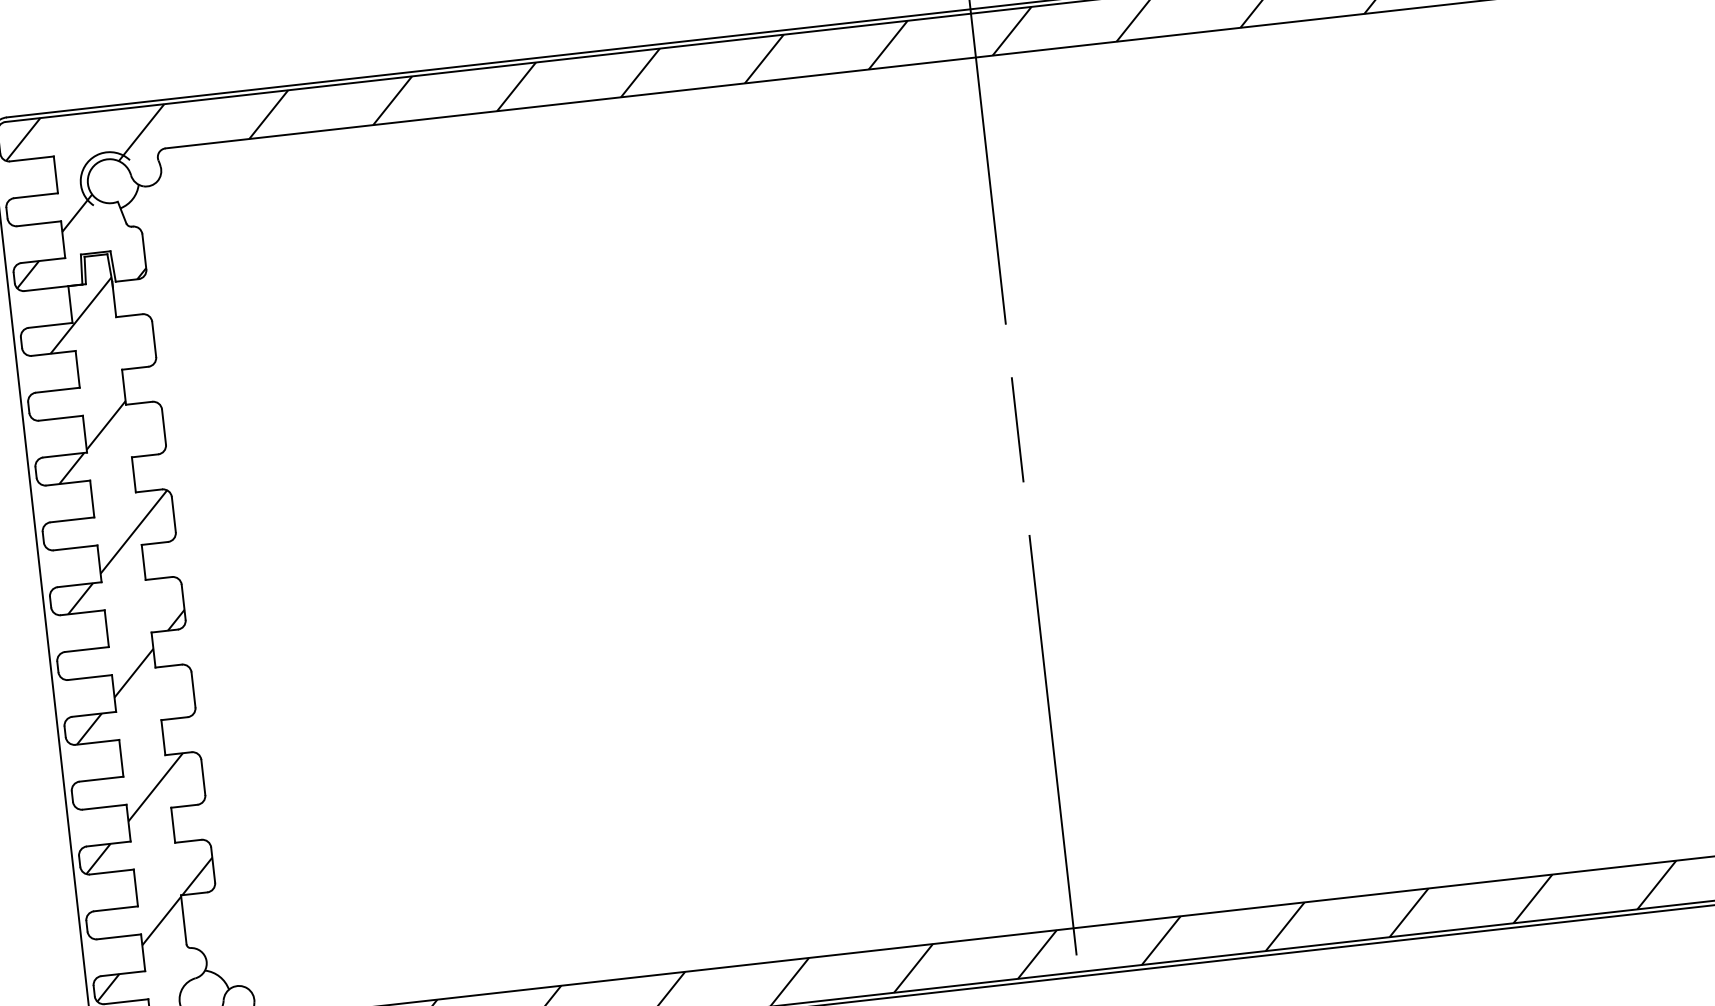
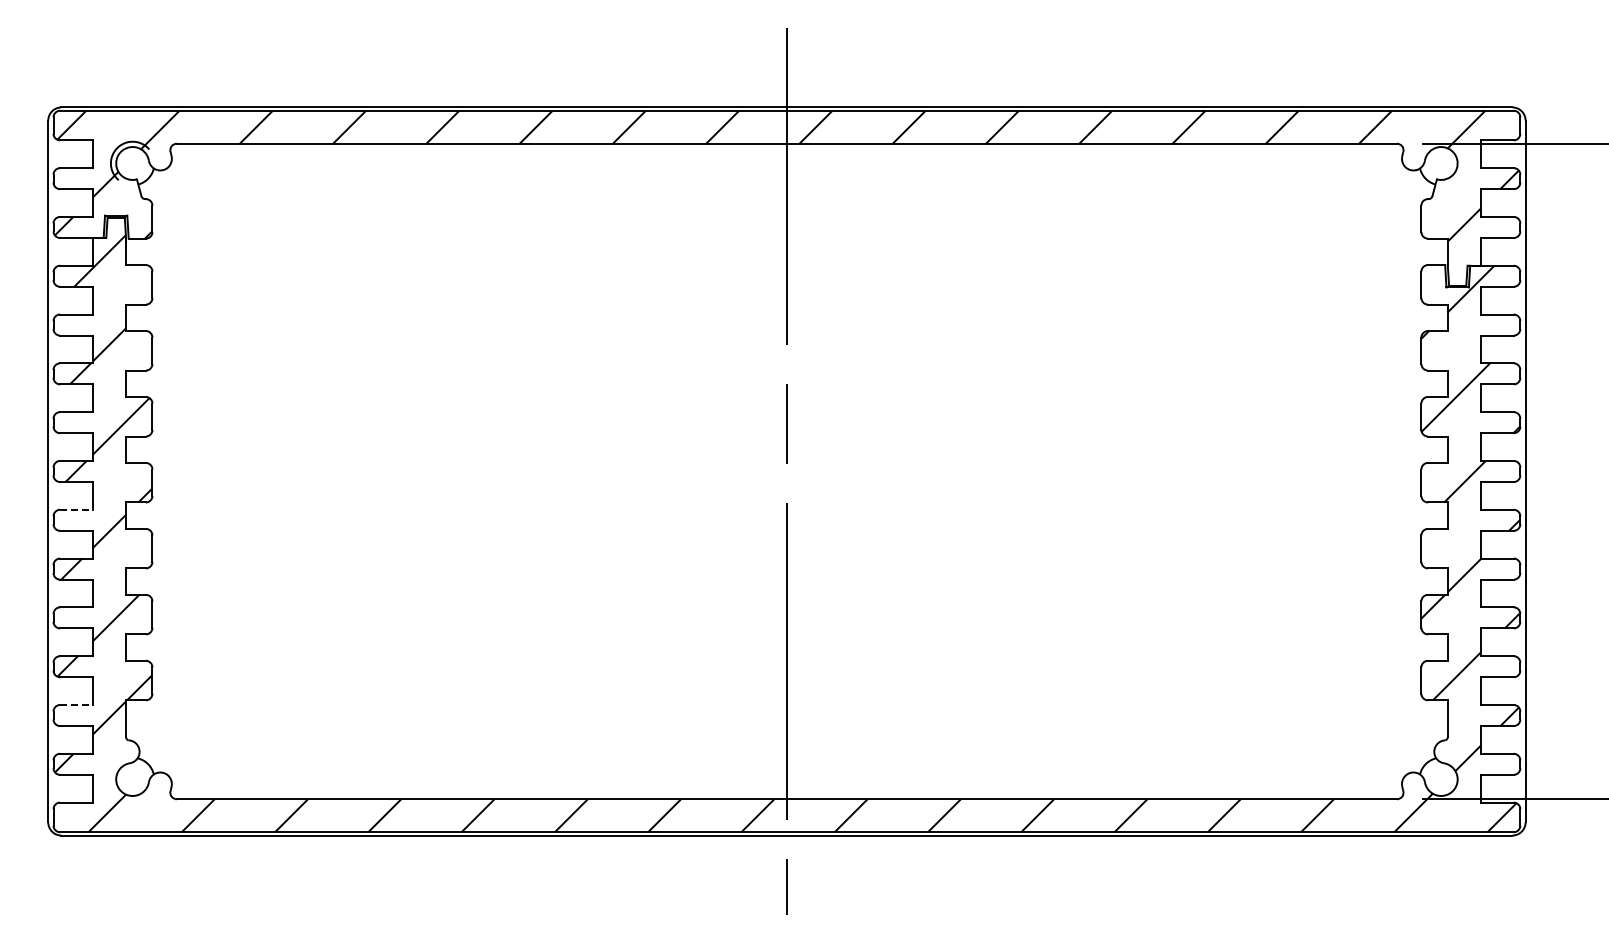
line: (88, 649) -> (77, 509), solid -> dashed
line: (117, 908) -> (77, 704), solid -> dashed

